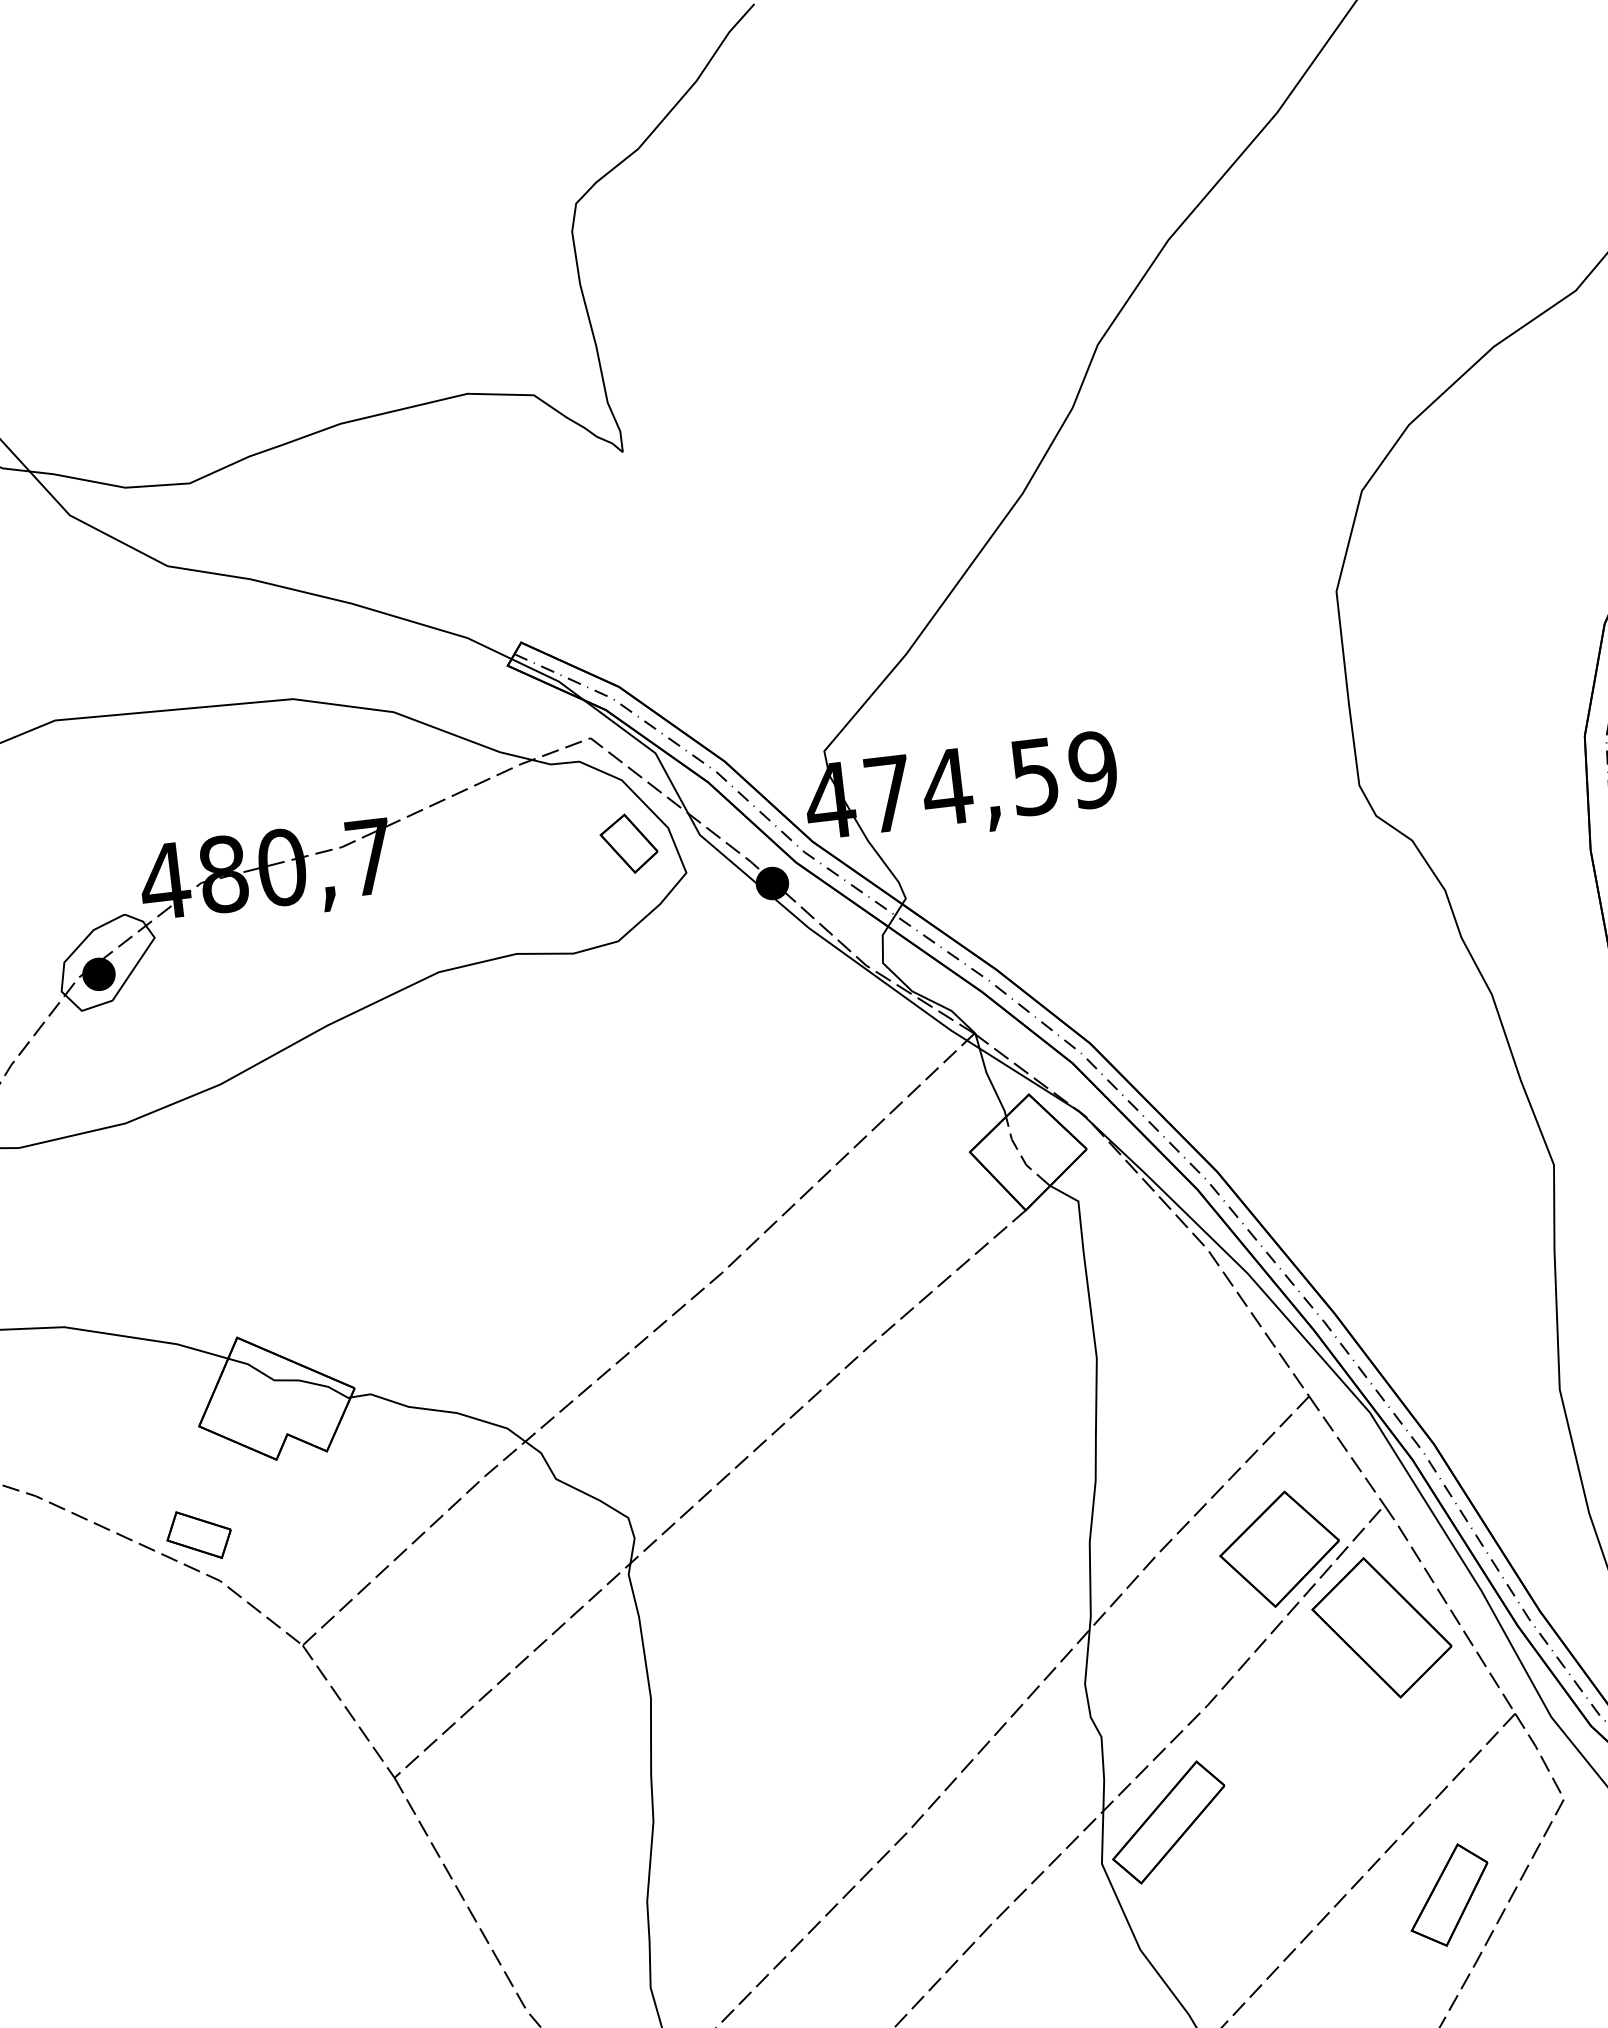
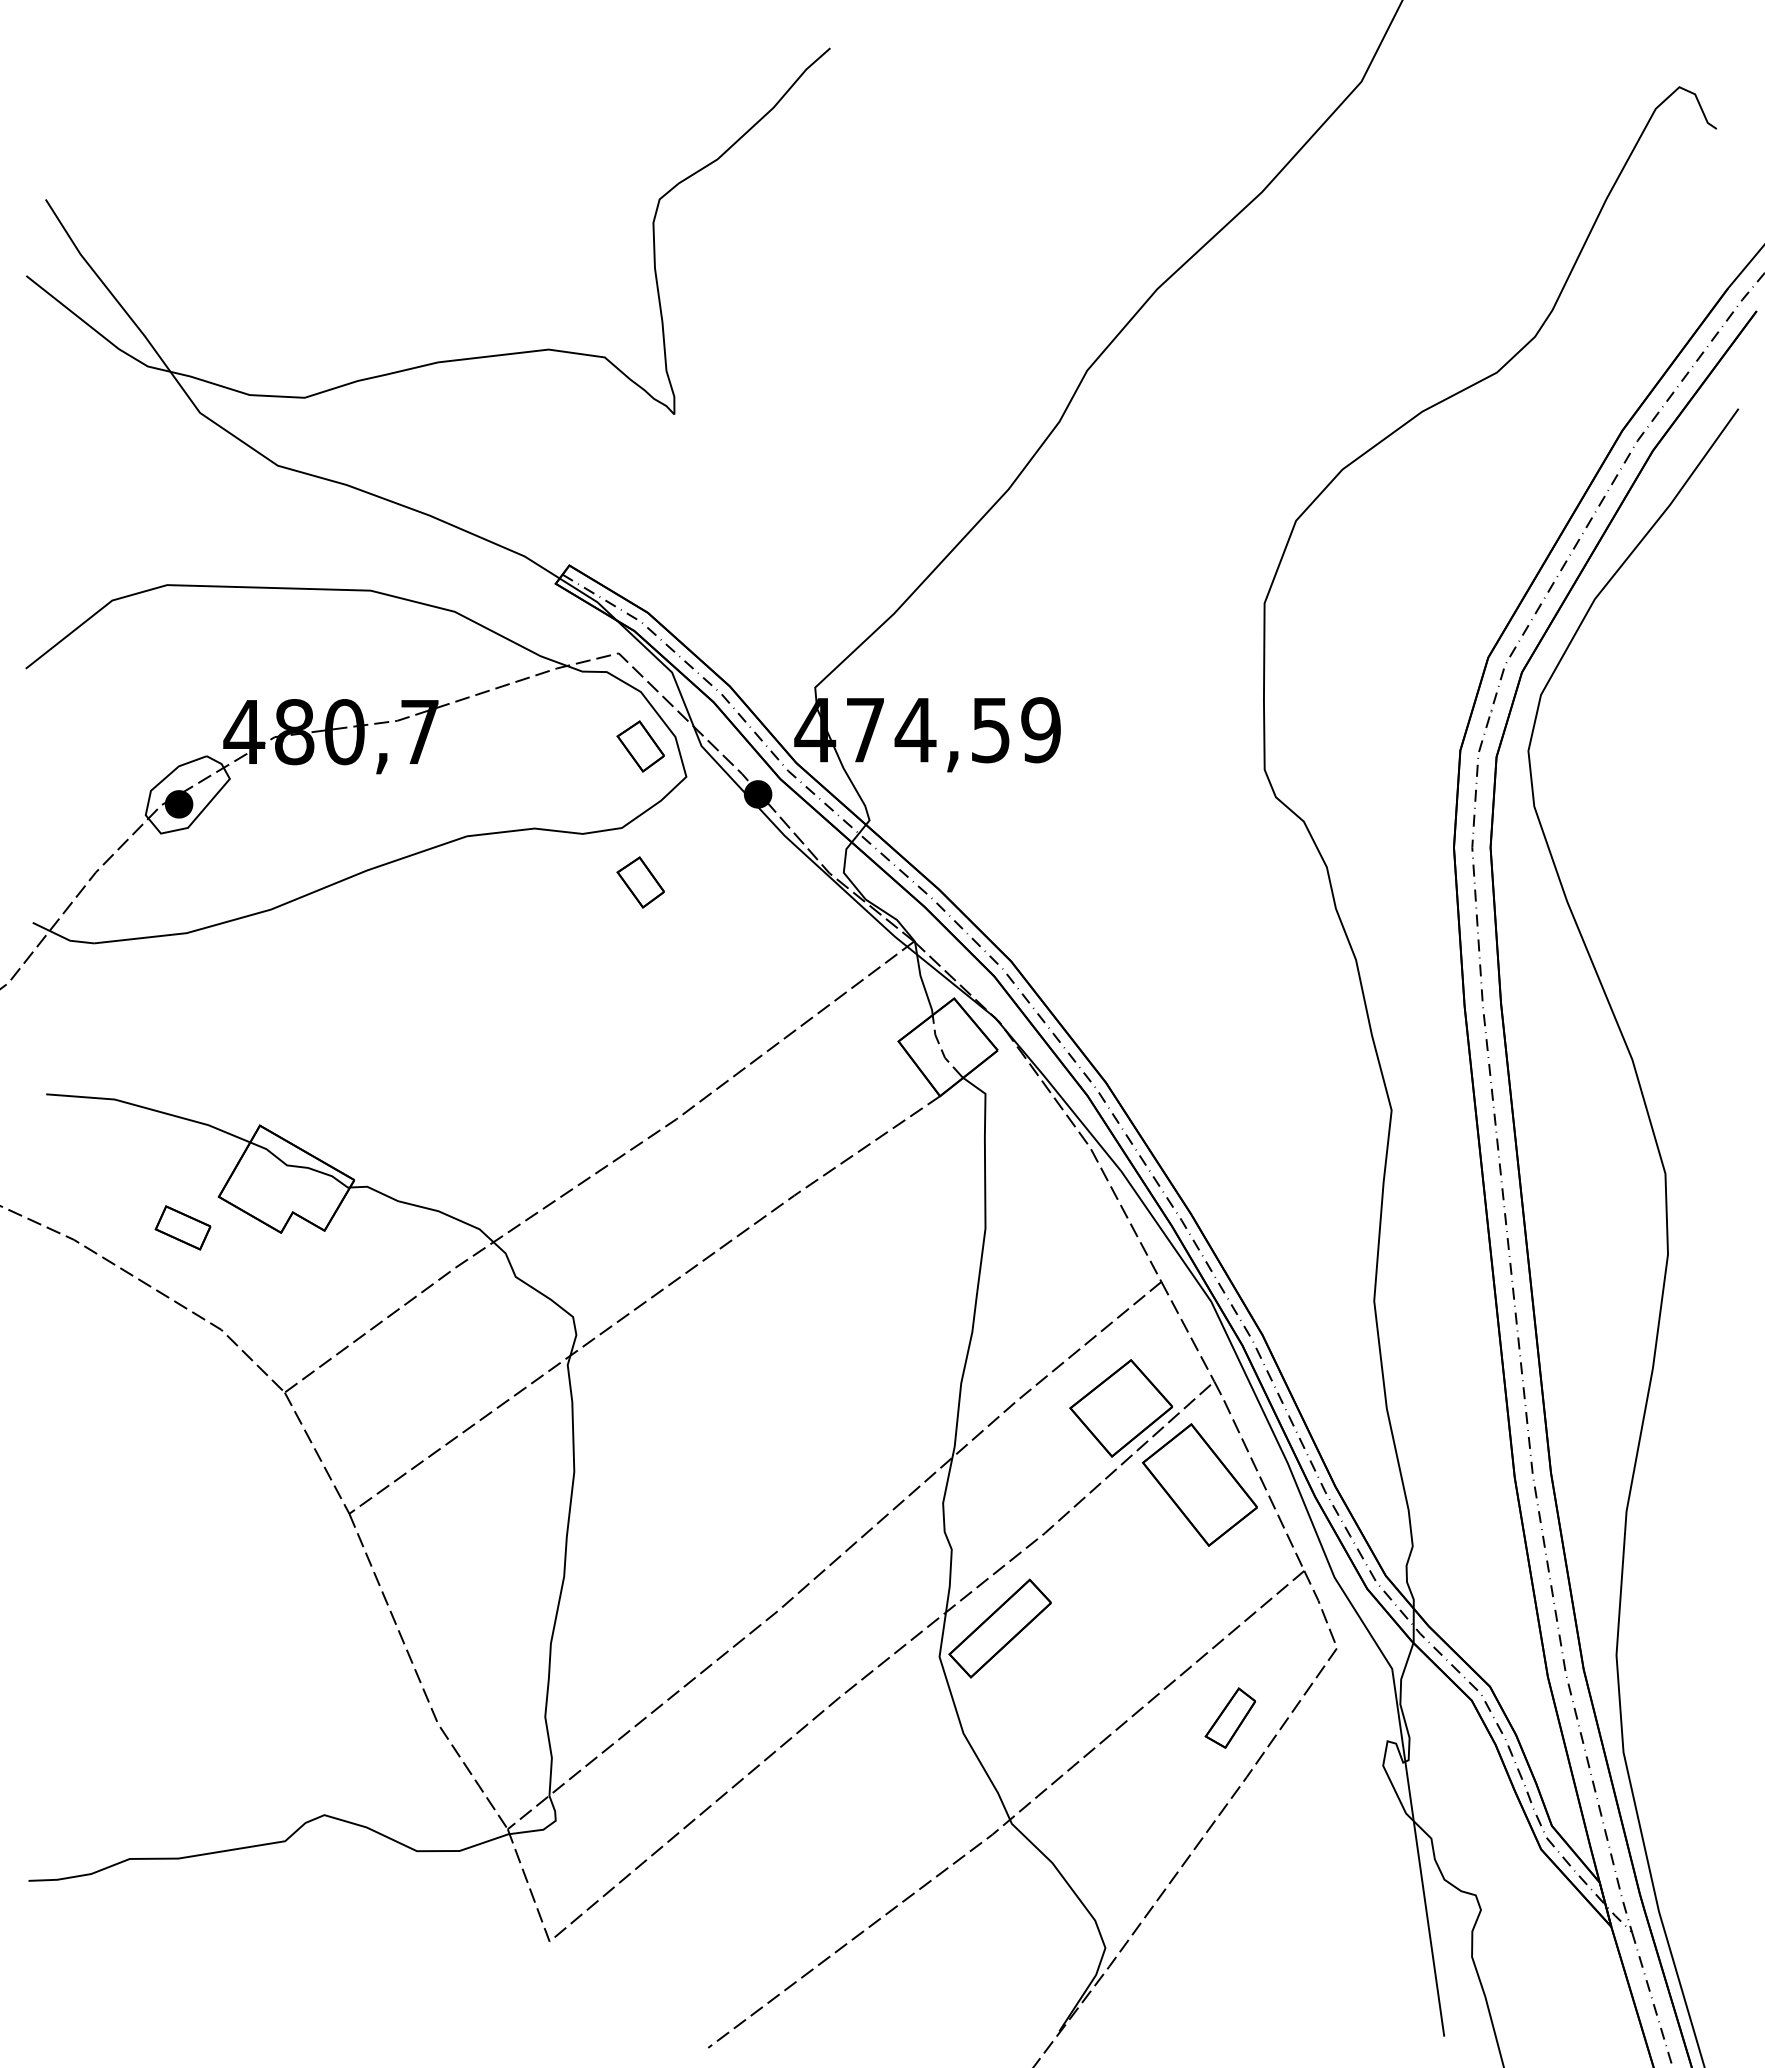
part: (647, 1002) -> (640, 882), added
part: (198, 1534) -> (182, 1227), moved
part: (1449, 1894) -> (1230, 1717), size x0.7

